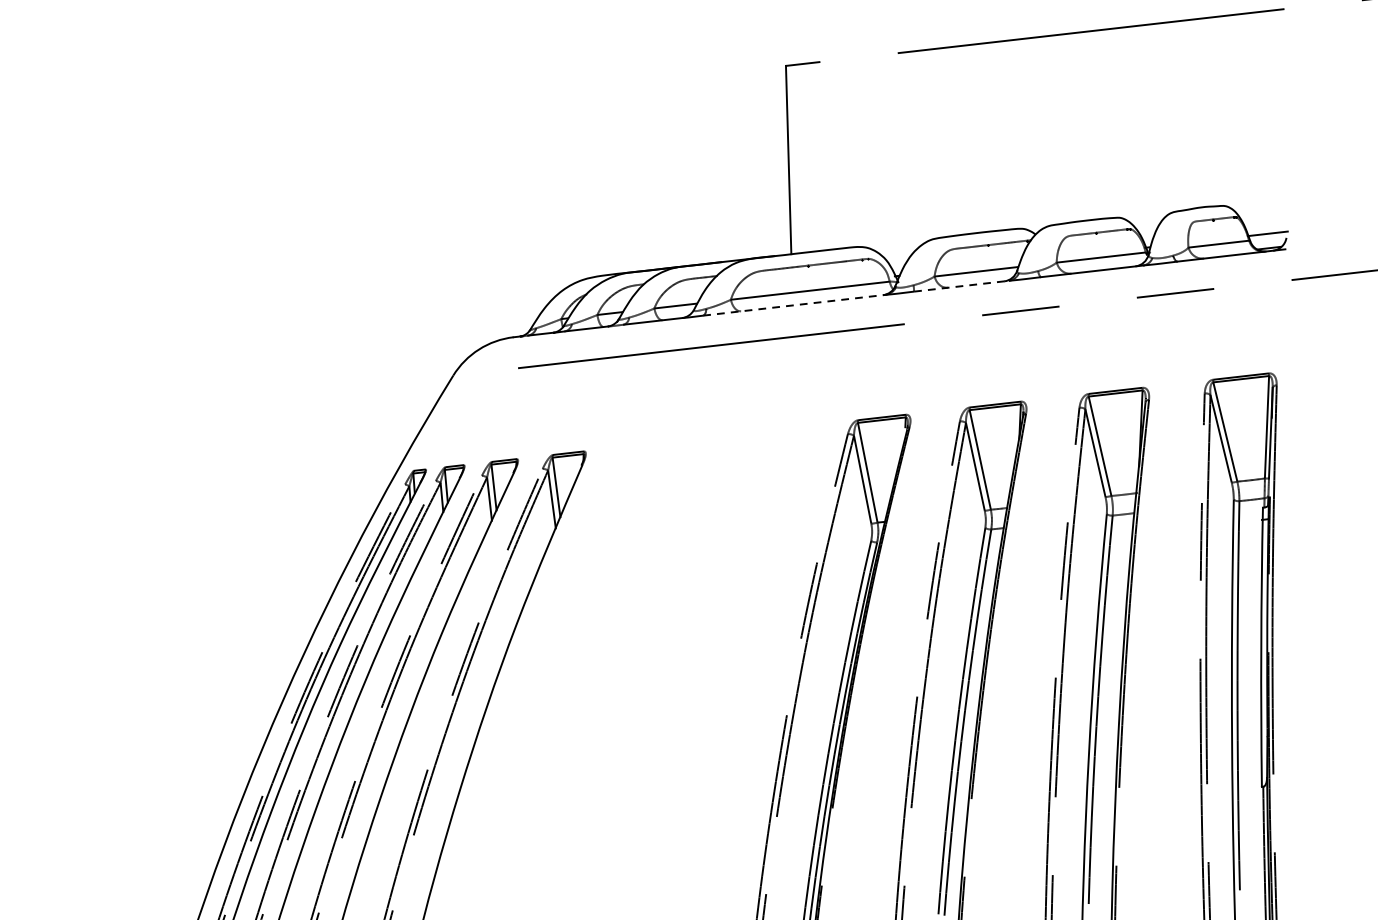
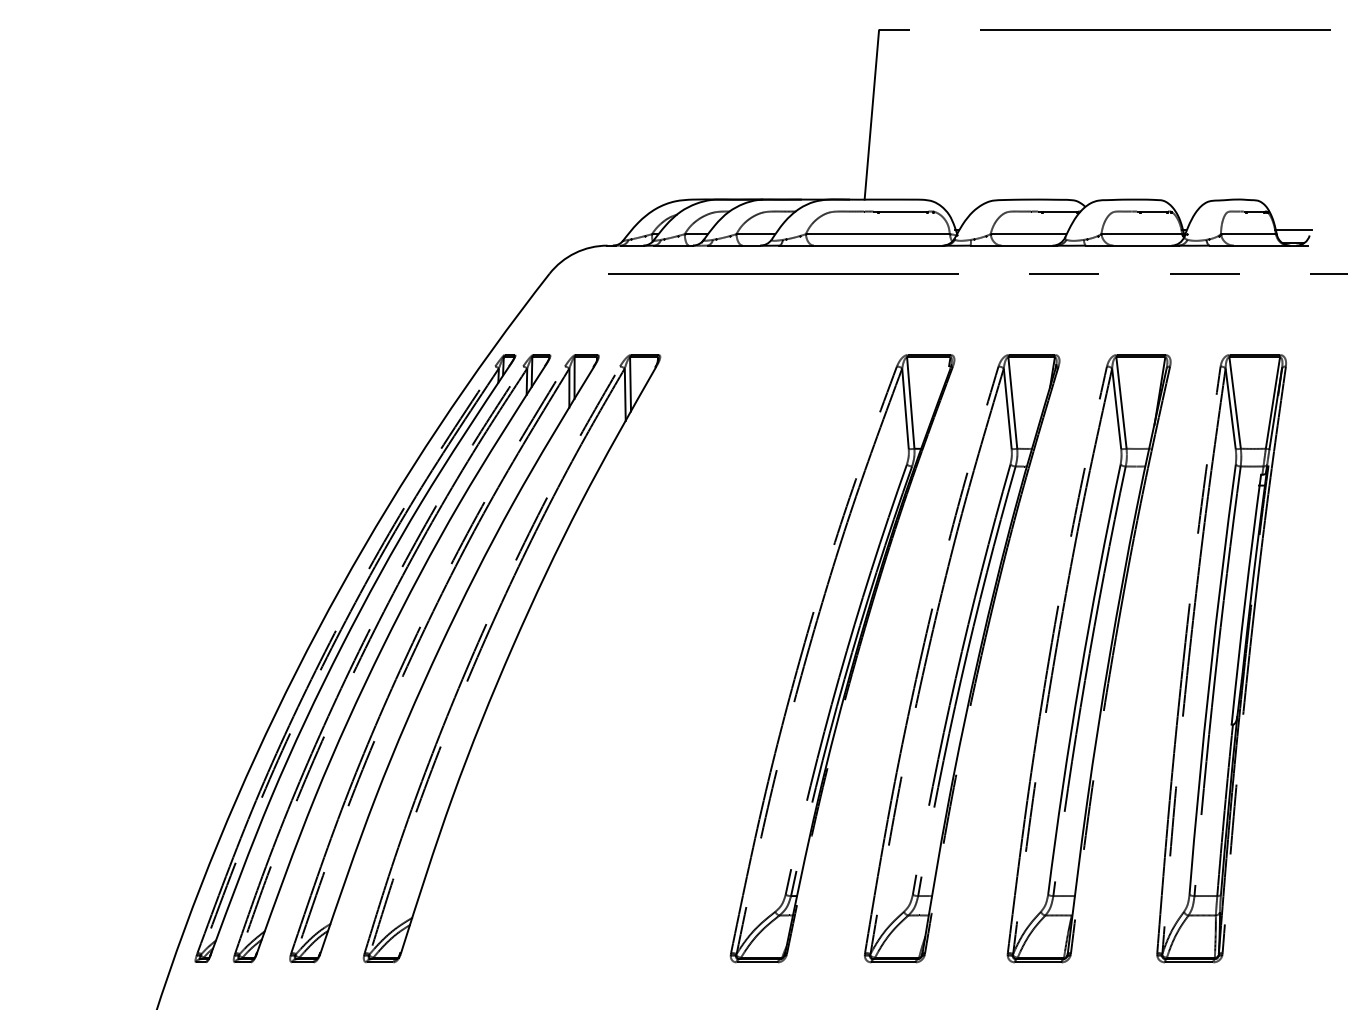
line: (961, 286) -> (1013, 245), dashed -> solid
line: (793, 305) -> (861, 245), dashed -> solid

